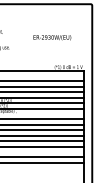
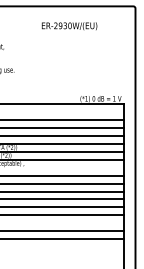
text: (52, 37) -> (69, 25), moved

